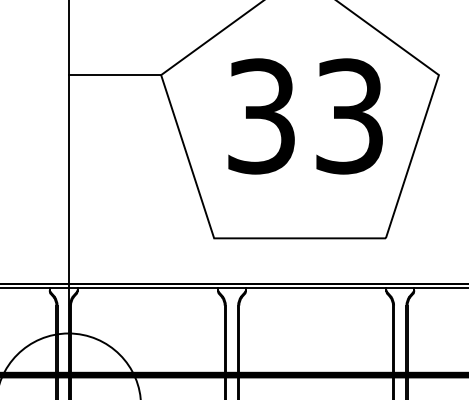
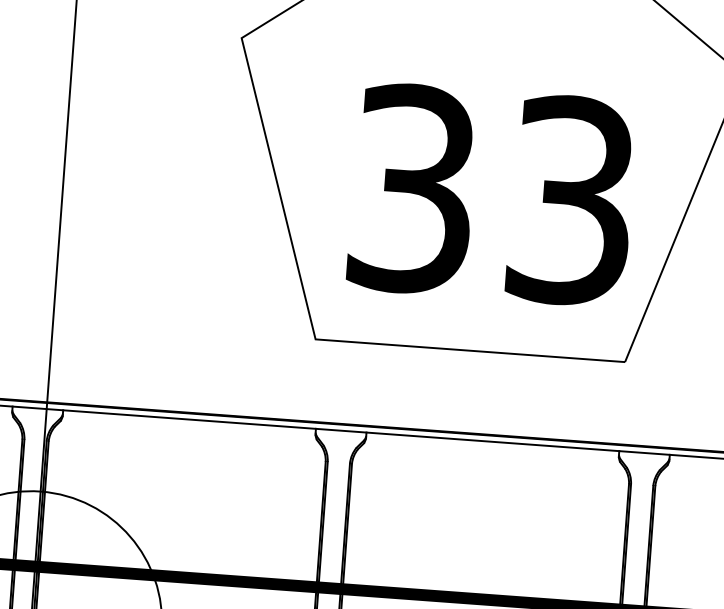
line: (114, 75) -> (157, 32), removed
text: (305, 116) -> (491, 194), moved

